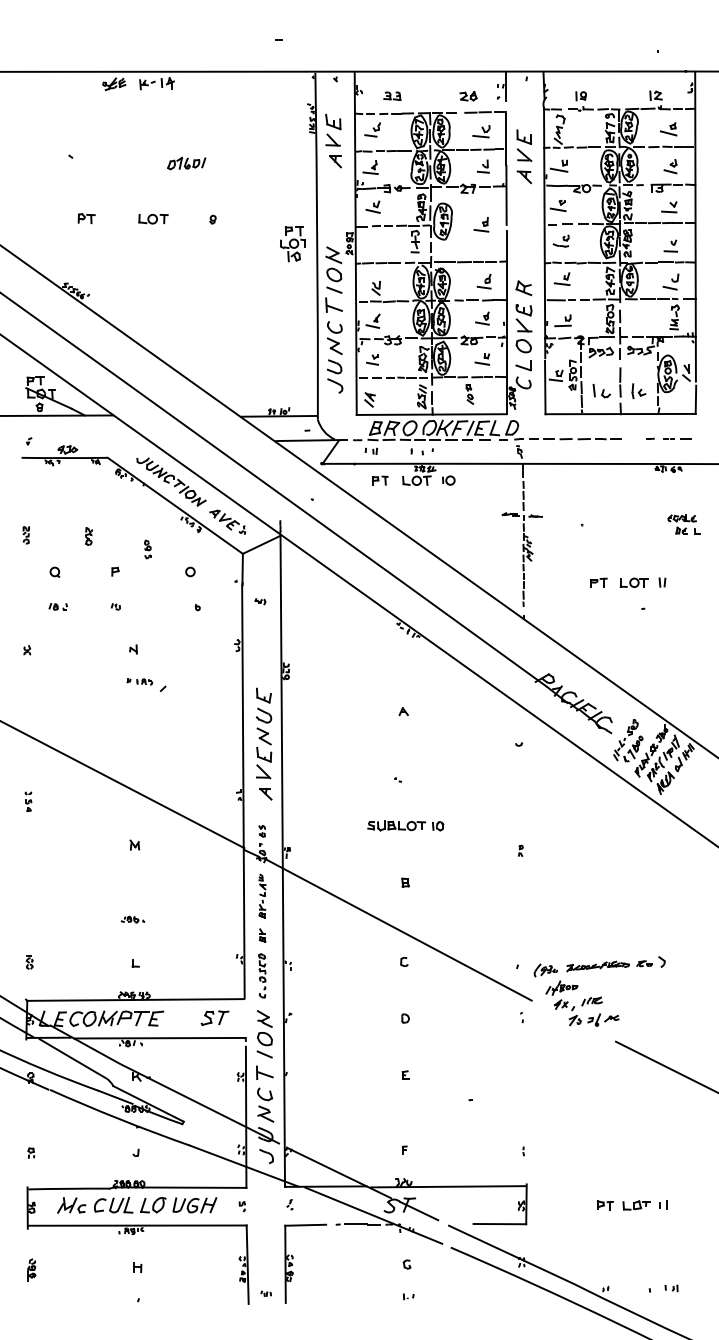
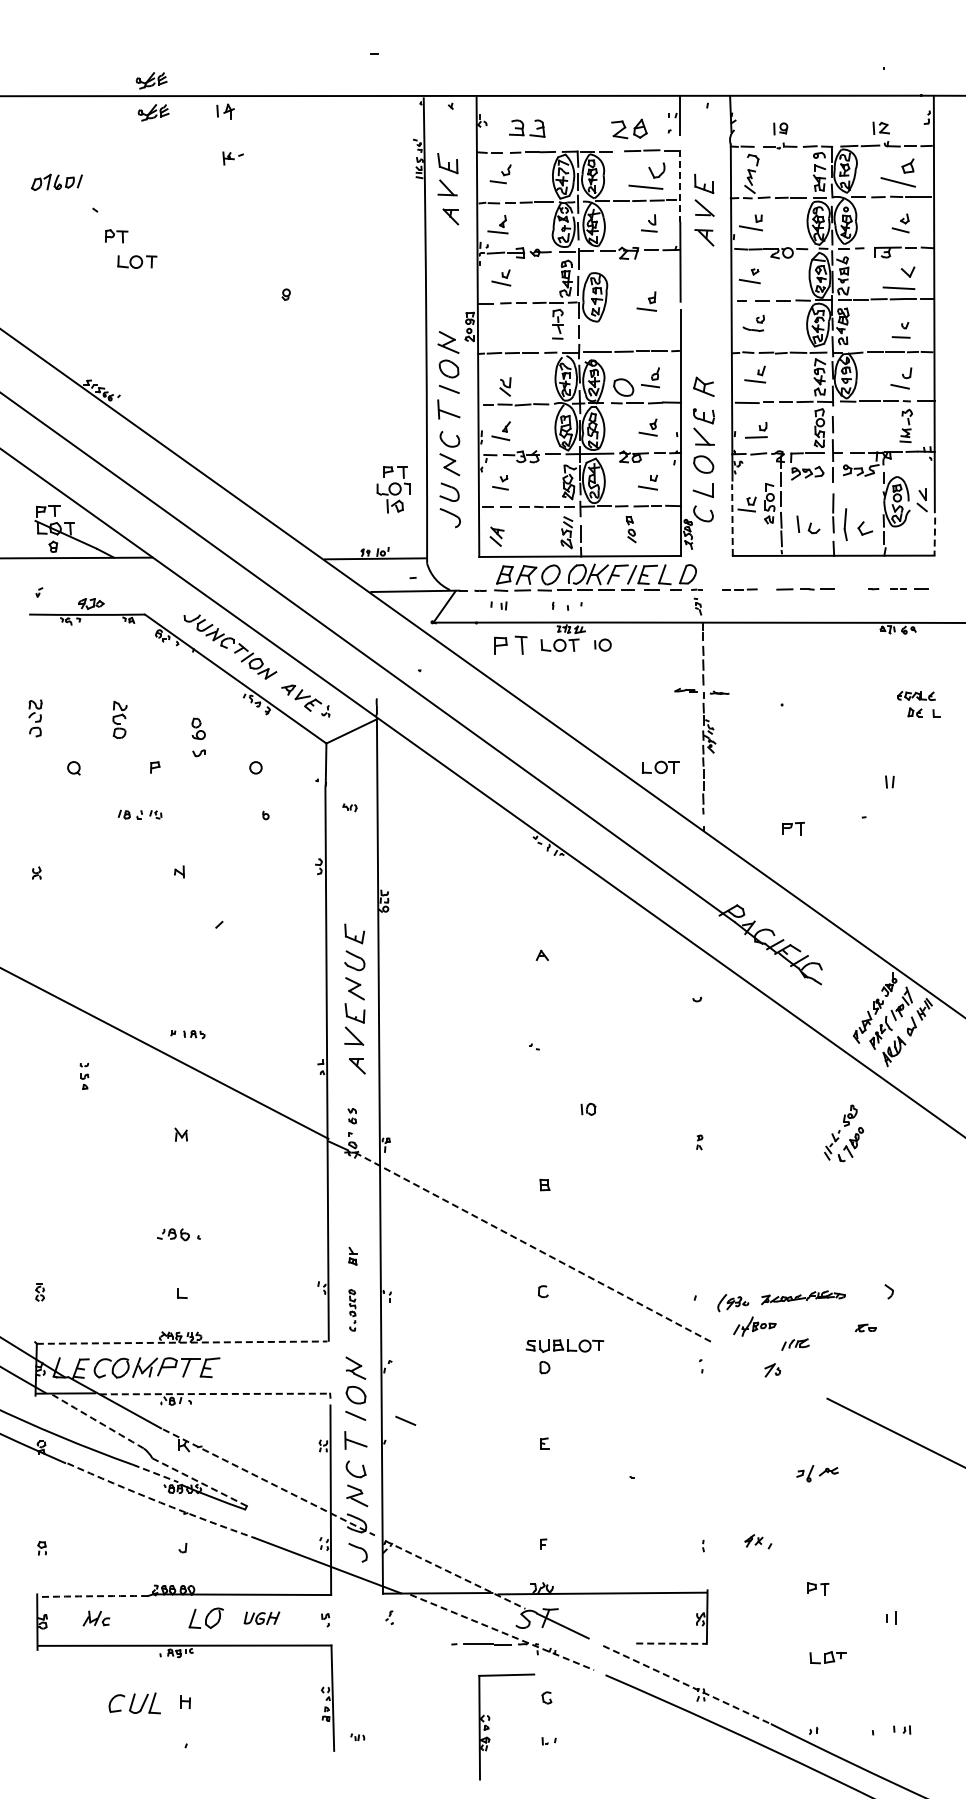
part: (112, 60) -> (151, 80), added
part: (146, 84) -> (232, 158), moved
part: (468, 95) -> (629, 128), size x1.6
part: (391, 96) -> (526, 129), size x1.6
part: (668, 128) -> (897, 172), size x1.6
part: (481, 131) -> (646, 176), size x1.6
line: (506, 139) -> (680, 186), solid -> dashed
part: (186, 162) -> (56, 181), moved
part: (668, 206) -> (898, 277), size x1.6
part: (86, 218) -> (116, 236), moved
part: (153, 218) -> (137, 261), moved
part: (292, 244) -> (393, 489), moved
part: (464, 288) -> (623, 387), added
line: (545, 387) -> (732, 520), solid -> dashed
part: (638, 390) -> (857, 524), size x1.6
line: (695, 400) -> (934, 537), solid -> dashed
part: (550, 439) -> (739, 589), size x0.6
part: (379, 480) -> (510, 644), size x1.6
part: (26, 535) -> (35, 718), size x1.6
part: (88, 536) -> (119, 720), size x1.6
part: (147, 549) -> (198, 737), size x1.6
part: (598, 582) -> (793, 828), moved
part: (633, 582) -> (660, 766), moved
part: (57, 606) -> (129, 814), moved
part: (139, 681) -> (187, 1034), moved
part: (627, 740) -> (843, 1133), moved
part: (28, 801) -> (84, 1075), moved
part: (396, 825) -> (564, 1345), moved
part: (262, 896) -> (352, 1203), removed
part: (132, 919) -> (178, 1234), size x1.4
line: (398, 929) -> (535, 1248), solid -> dashed
part: (644, 963) -> (865, 1327), moved
part: (262, 976) -> (352, 1310), size x0.7
line: (135, 999) -> (182, 1342), solid -> dashed
part: (564, 1005) -> (758, 1541), moved
part: (214, 1018) -> (288, 1367), removed
part: (603, 1019) -> (817, 1473), moved
line: (160, 1038) -> (215, 1394), solid -> dashed
line: (301, 1057) -> (405, 1420), added
arc: (73, 1058) -> (98, 1421), solid -> dashed
line: (116, 1097) -> (156, 1473), solid -> dashed
line: (149, 1104) -> (200, 1482), solid -> dashed
line: (200, 1104) -> (269, 1482), solid -> dashed
arc: (119, 1118) -> (160, 1502), solid -> dashed
line: (339, 1172) -> (455, 1574), solid -> dashed
arc: (69, 1188) -> (93, 1596), solid -> dashed
part: (194, 1204) -> (261, 1617), size x0.6
part: (71, 1205) -> (96, 1618), size x0.7
part: (113, 1205) -> (134, 1703), moved
part: (605, 1205) -> (818, 1588), moved
part: (636, 1205) -> (827, 1657), moved
line: (374, 1215) -> (502, 1632), solid -> dashed
line: (500, 1223) -> (672, 1643), solid -> dashed
line: (511, 1255) -> (687, 1685), solid -> dashed
part: (292, 1264) -> (489, 1727), moved
part: (31, 1270) -> (42, 1705), removed

